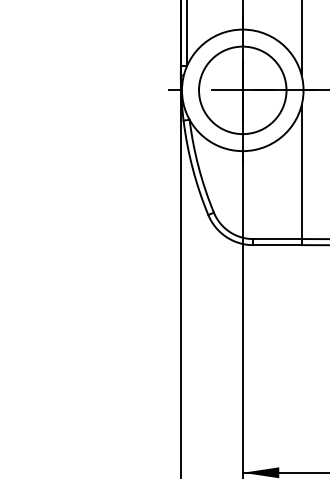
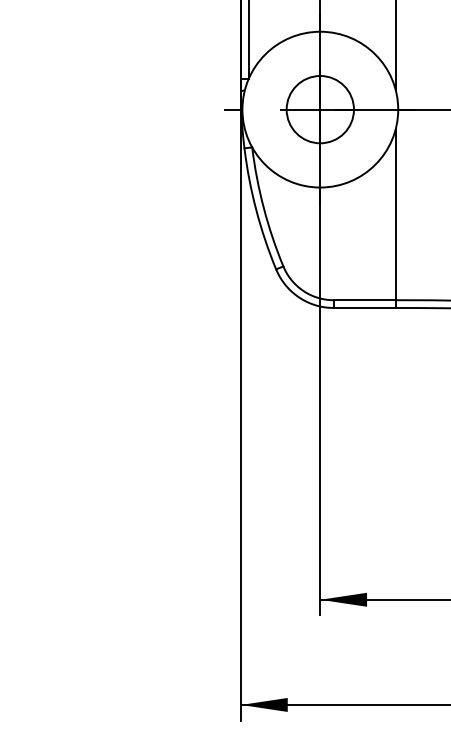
circle: (242, 90) -> (320, 109), size x0.6

